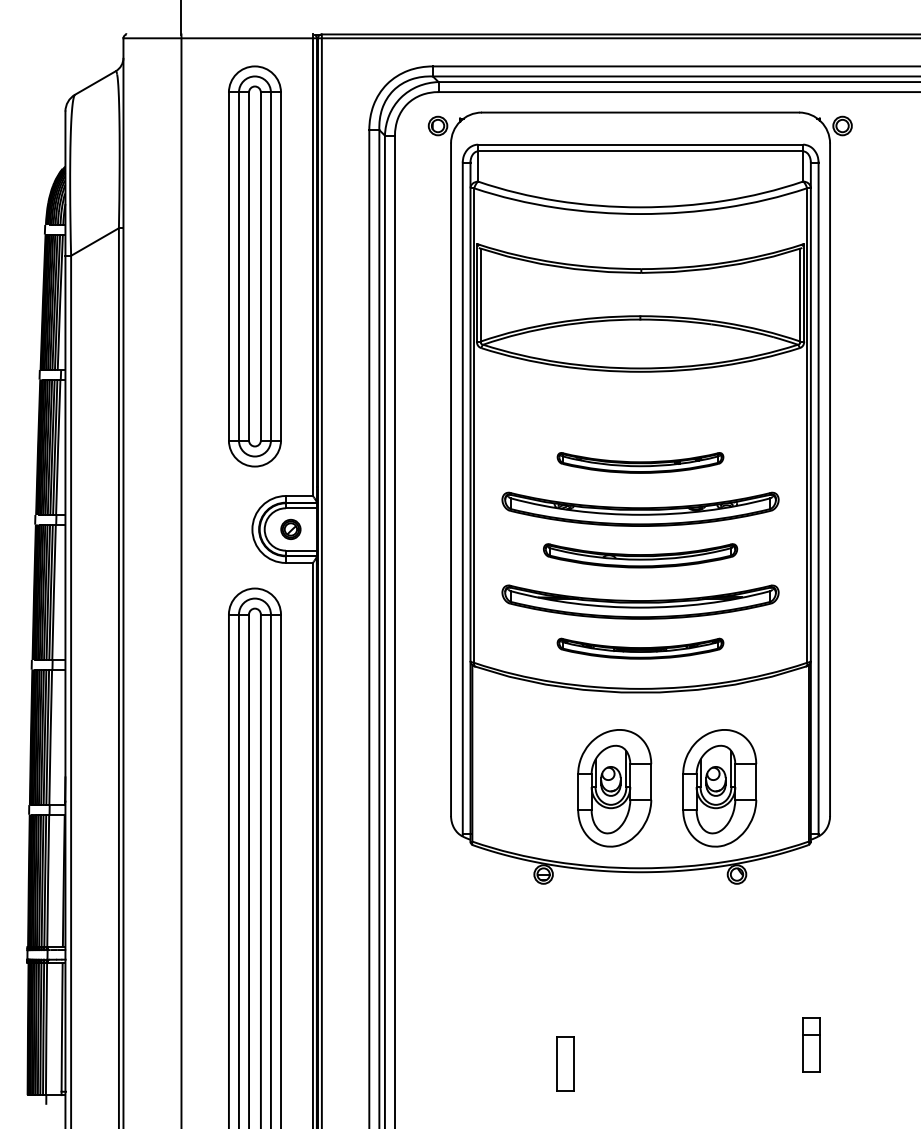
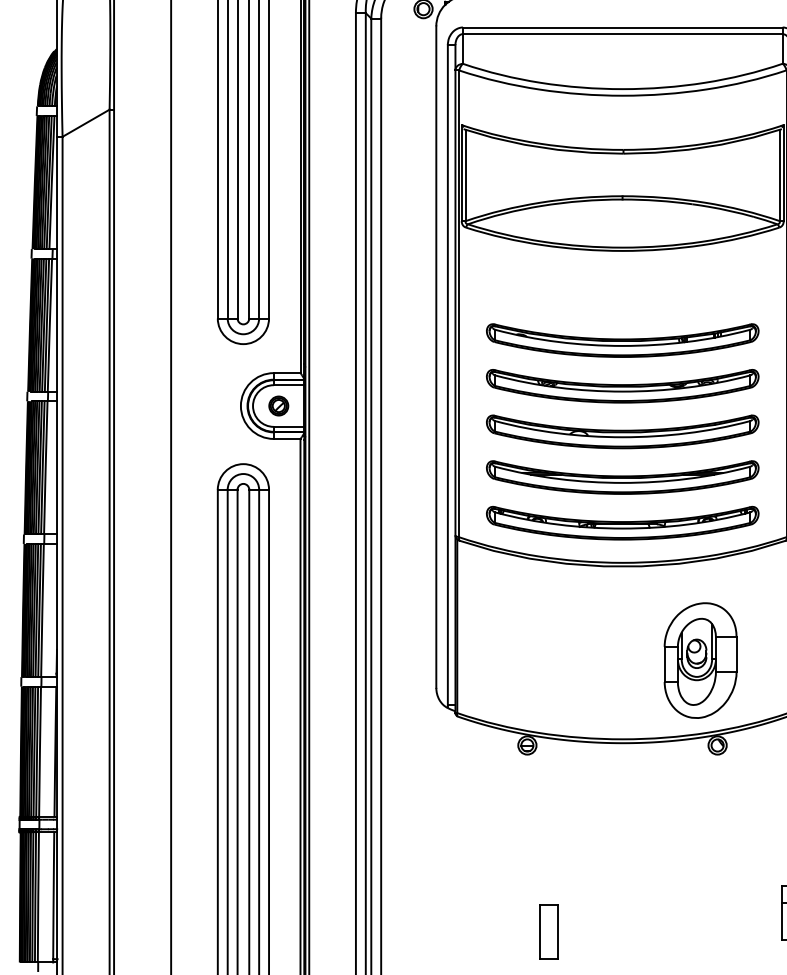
part: (640, 462) -> (622, 340), size x1.67
part: (640, 555) -> (622, 431), size x1.43
part: (640, 648) -> (622, 523), size x1.67
part: (614, 788) -> (597, 660), removed

